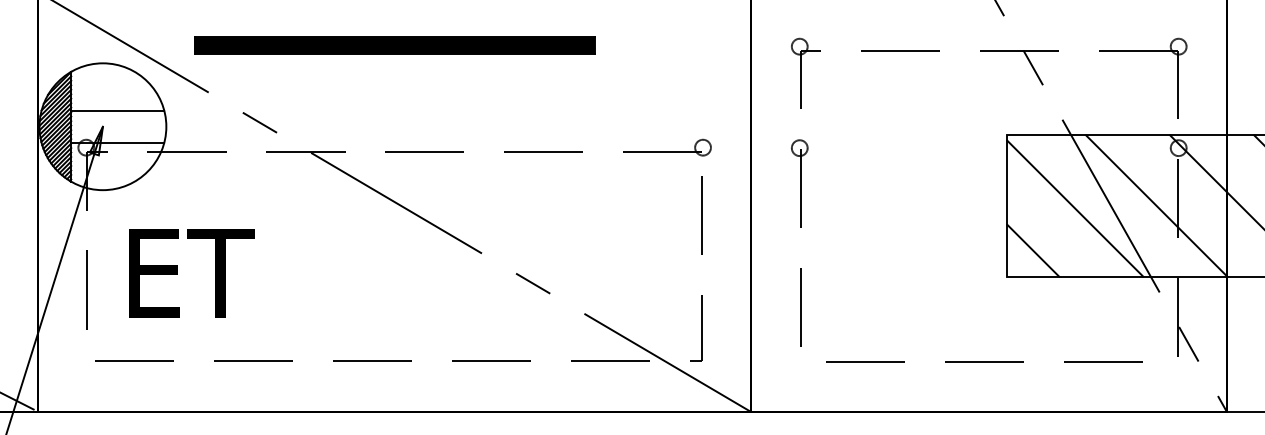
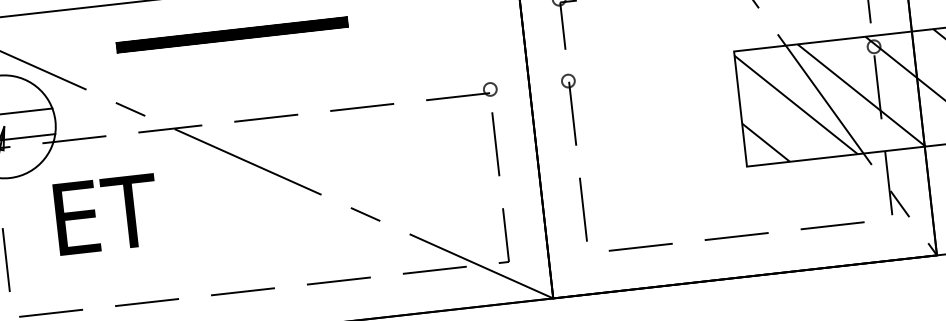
part: (394, 45) -> (232, 34), size x0.71
text: (191, 273) -> (106, 214), moved

